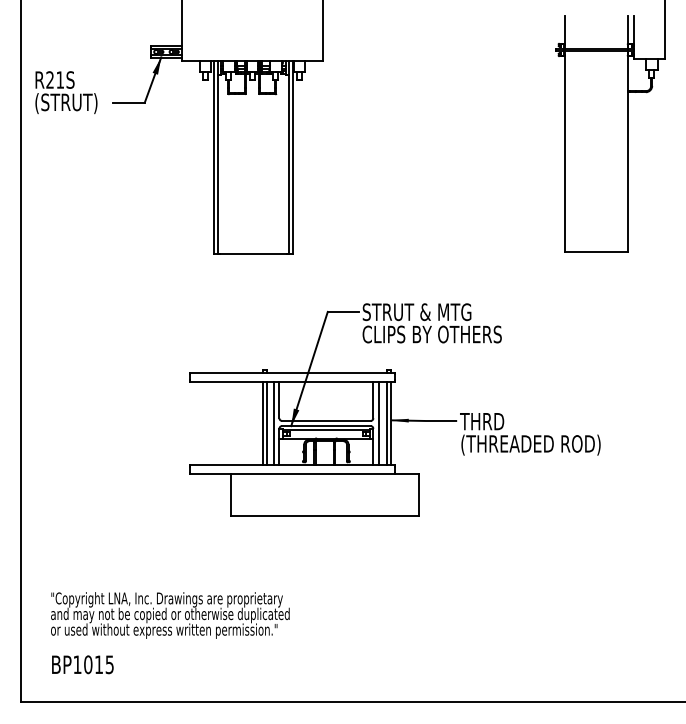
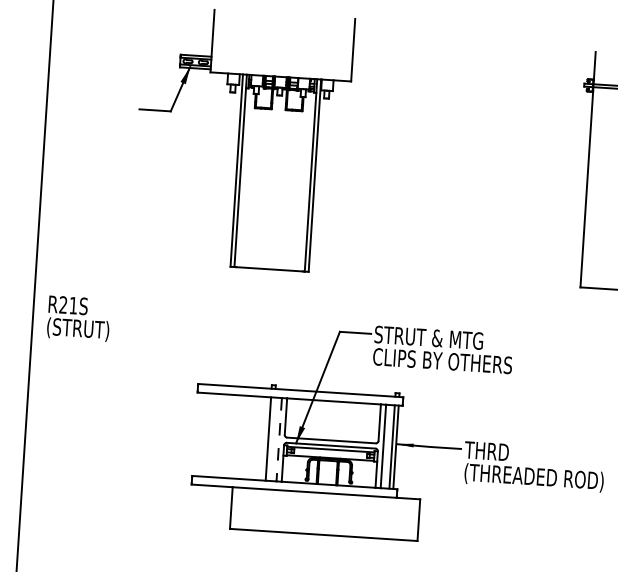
text: (66, 92) -> (78, 318), moved
line: (267, 423) -> (272, 439), removed
line: (274, 423) -> (279, 439), solid -> dashed

